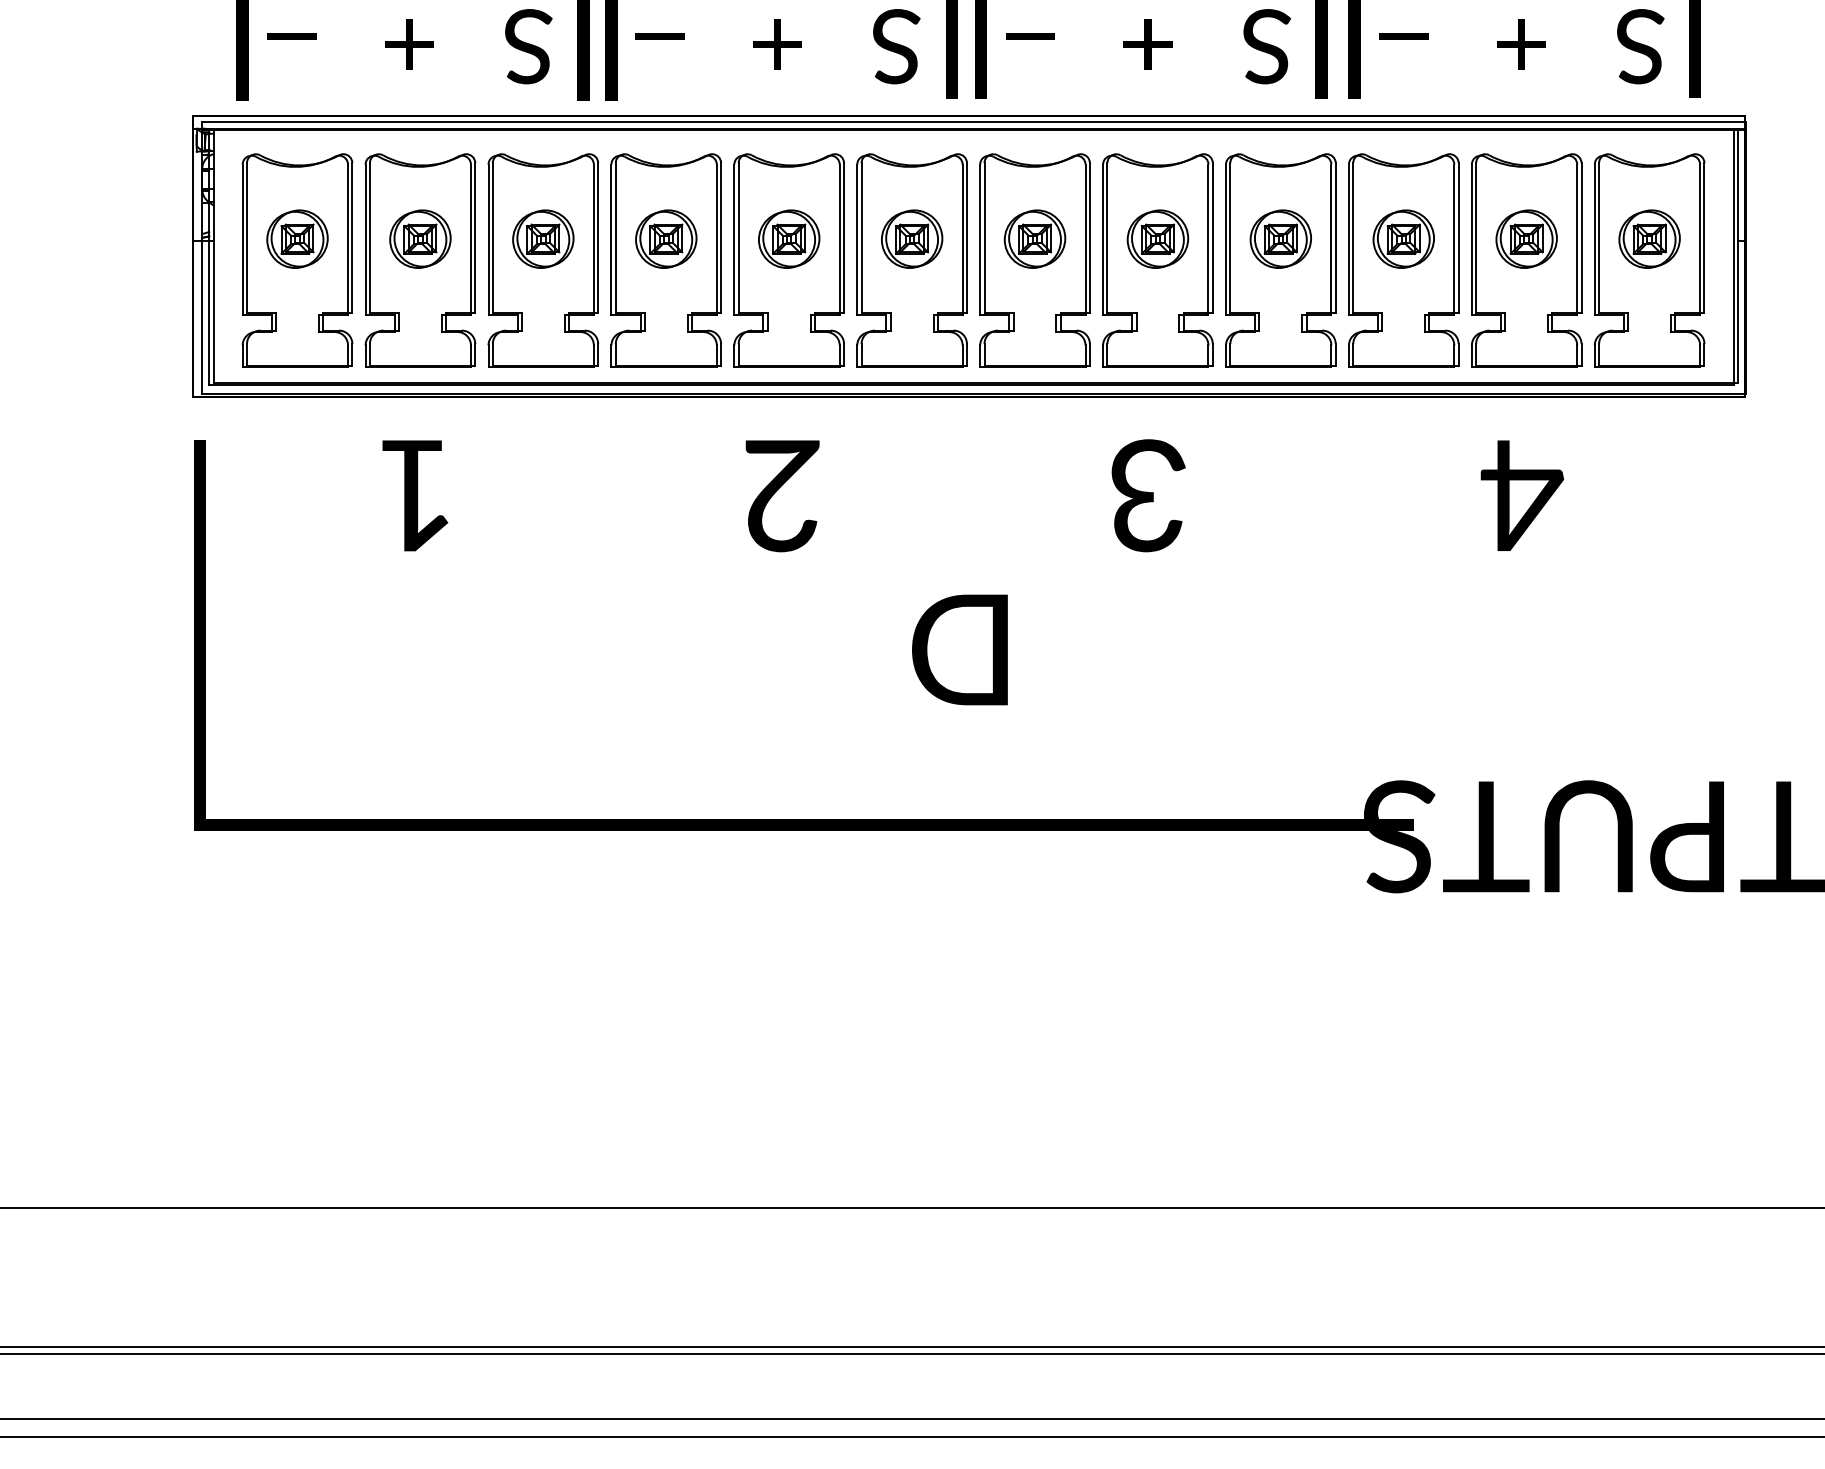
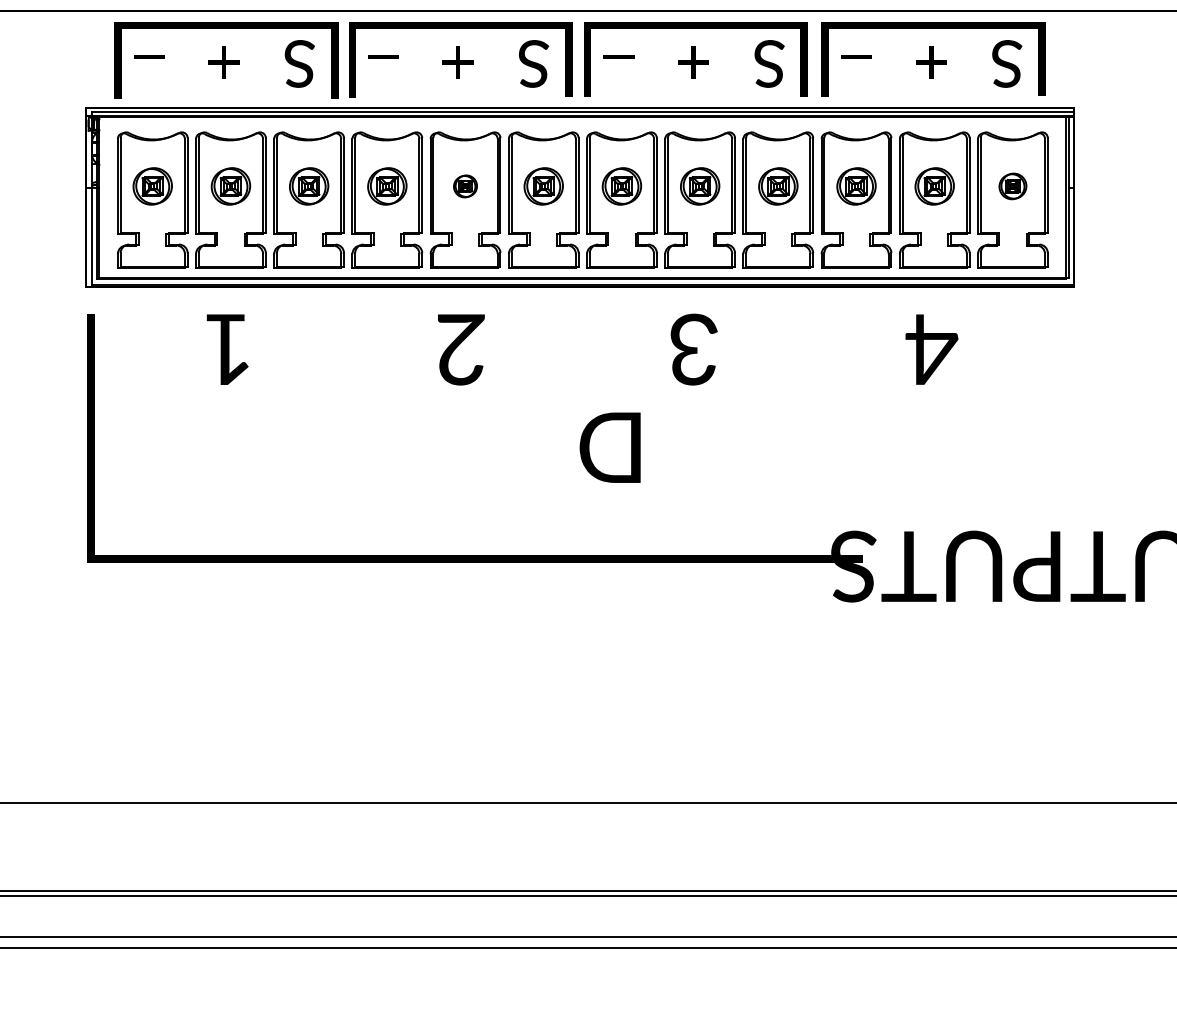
part: (789, 239) -> (465, 186), size x0.6
part: (1648, 239) -> (1012, 186), size x0.7
text: (958, 649) -> (609, 447), moved

